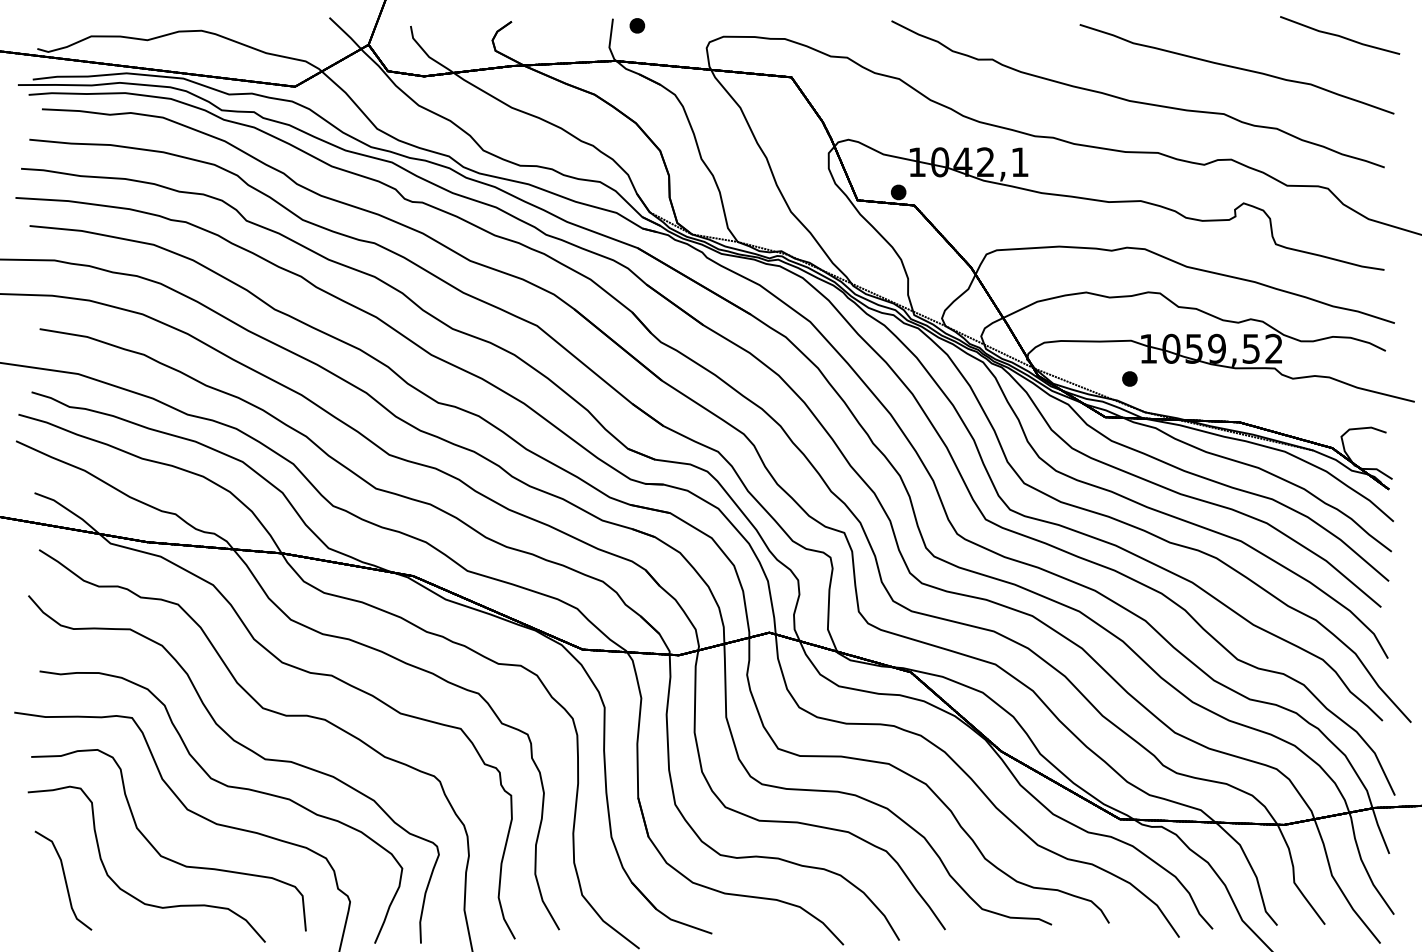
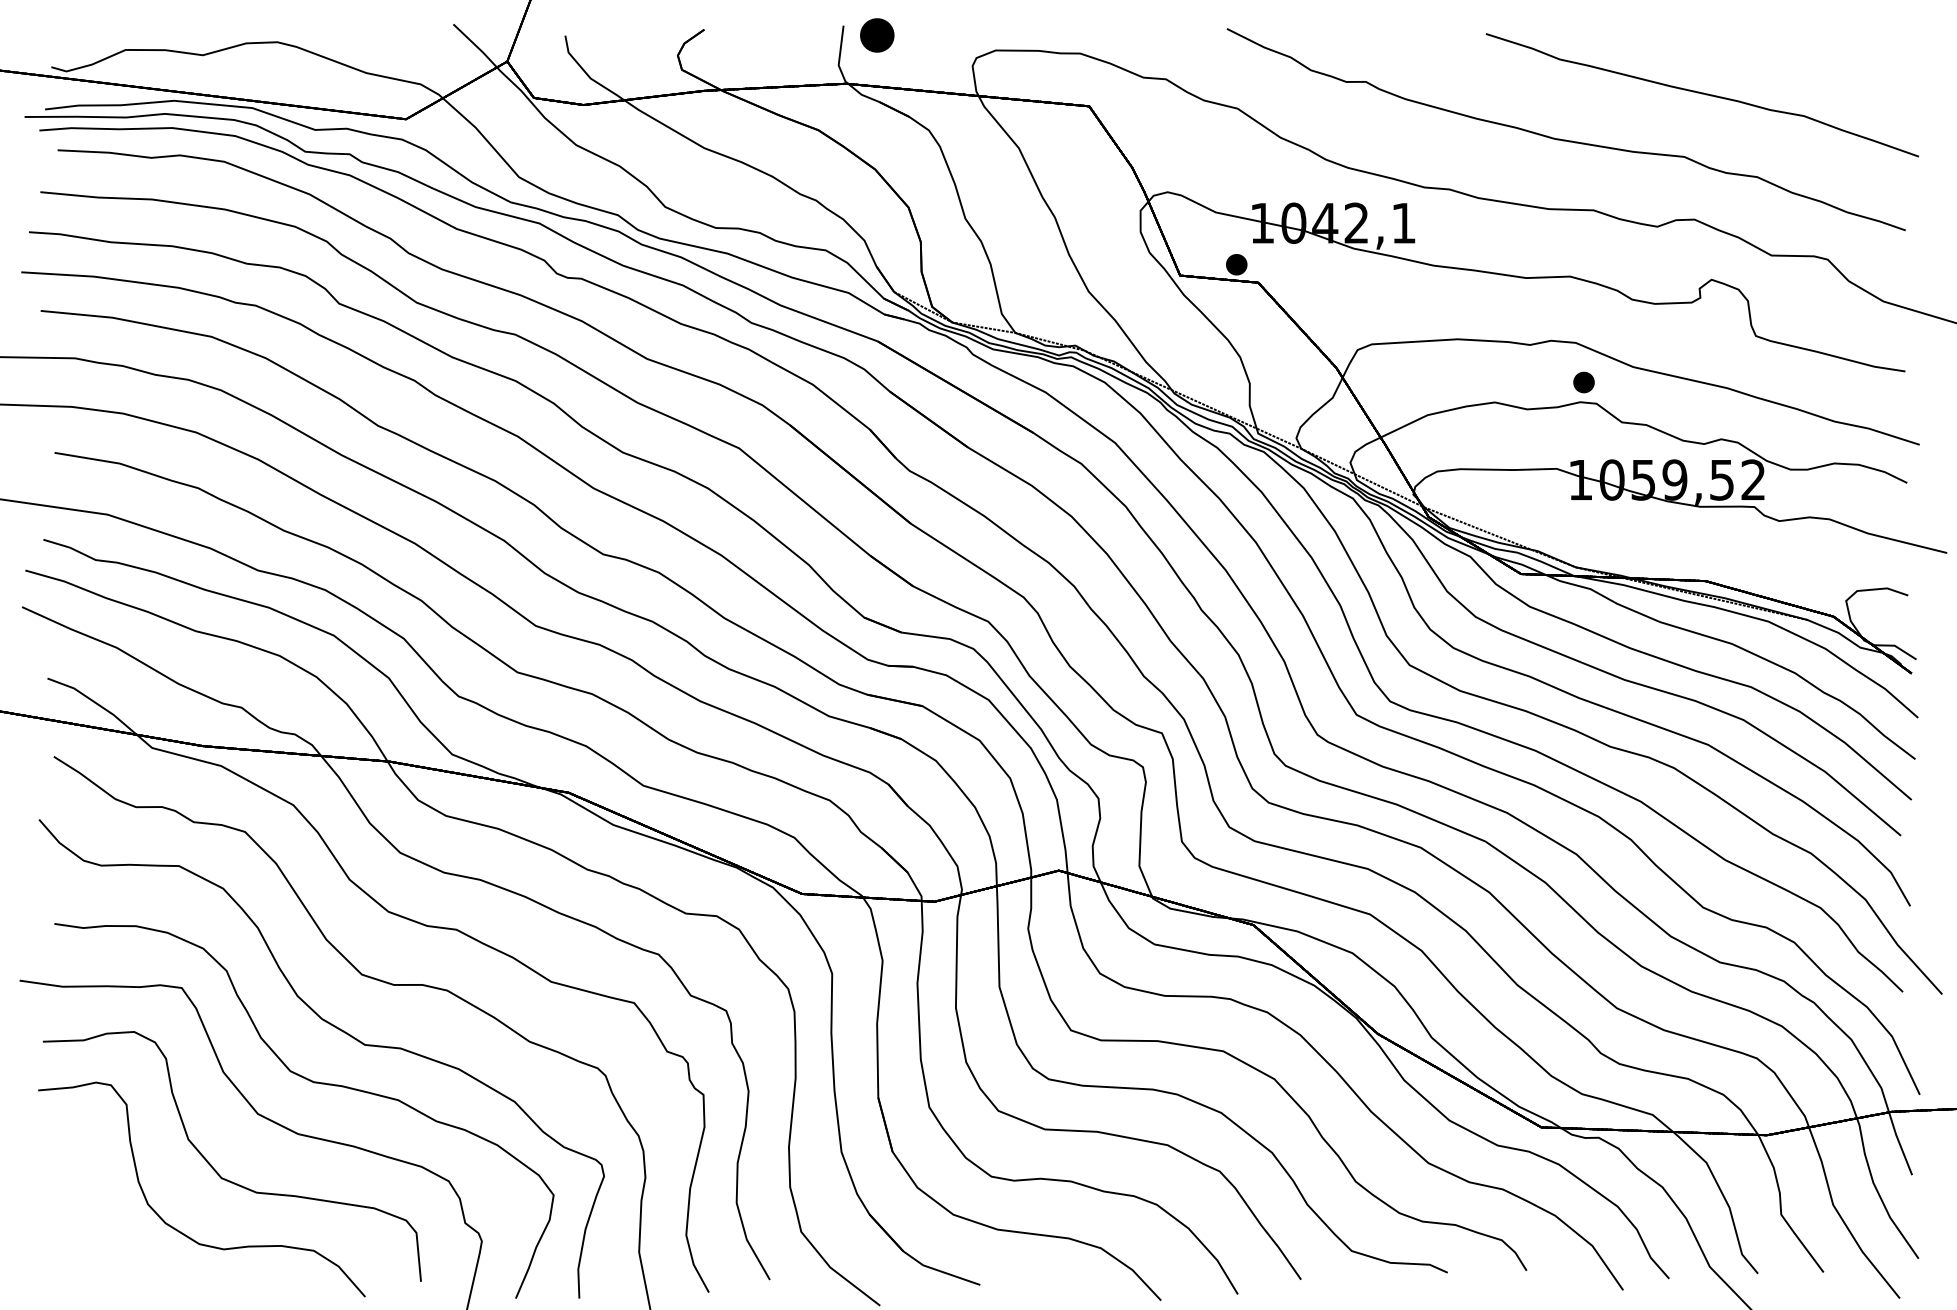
part: (636, 25) -> (876, 35), size x1.6
line: (1339, 35) -> (1843, 48), removed
part: (1129, 378) -> (1583, 382), moved
part: (62, 880) -> (86, 1211), removed

